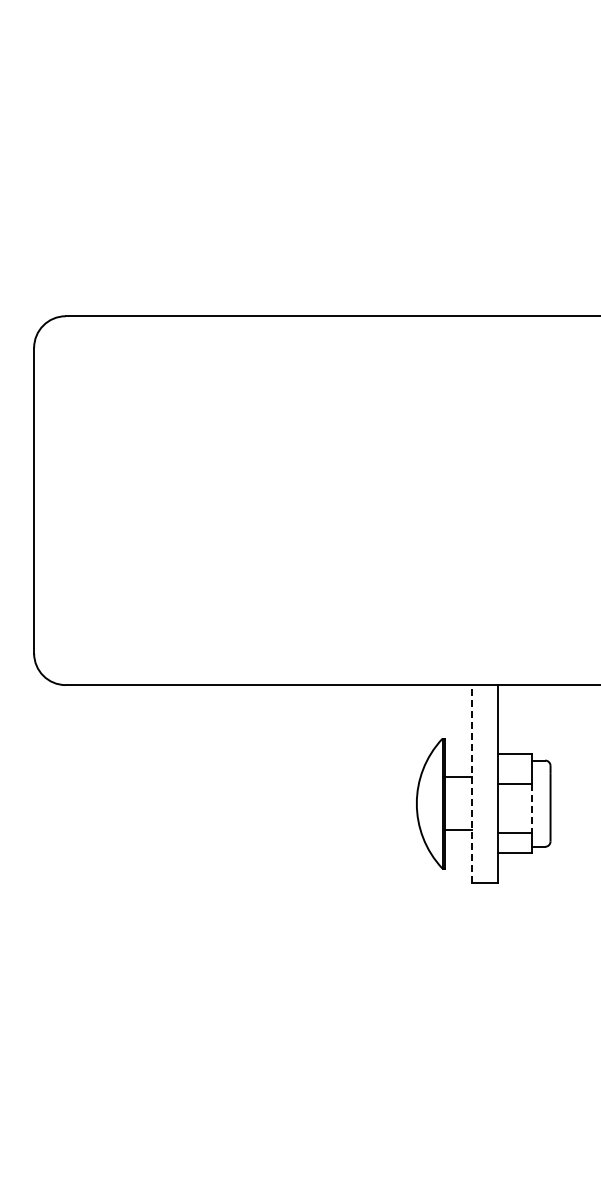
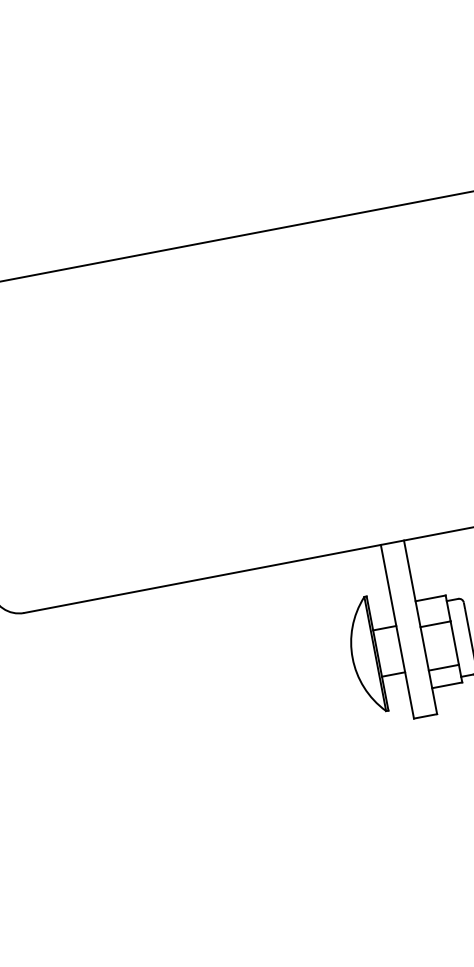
line: (471, 783) -> (397, 631), dashed -> solid
line: (532, 808) -> (455, 643), dashed -> solid

